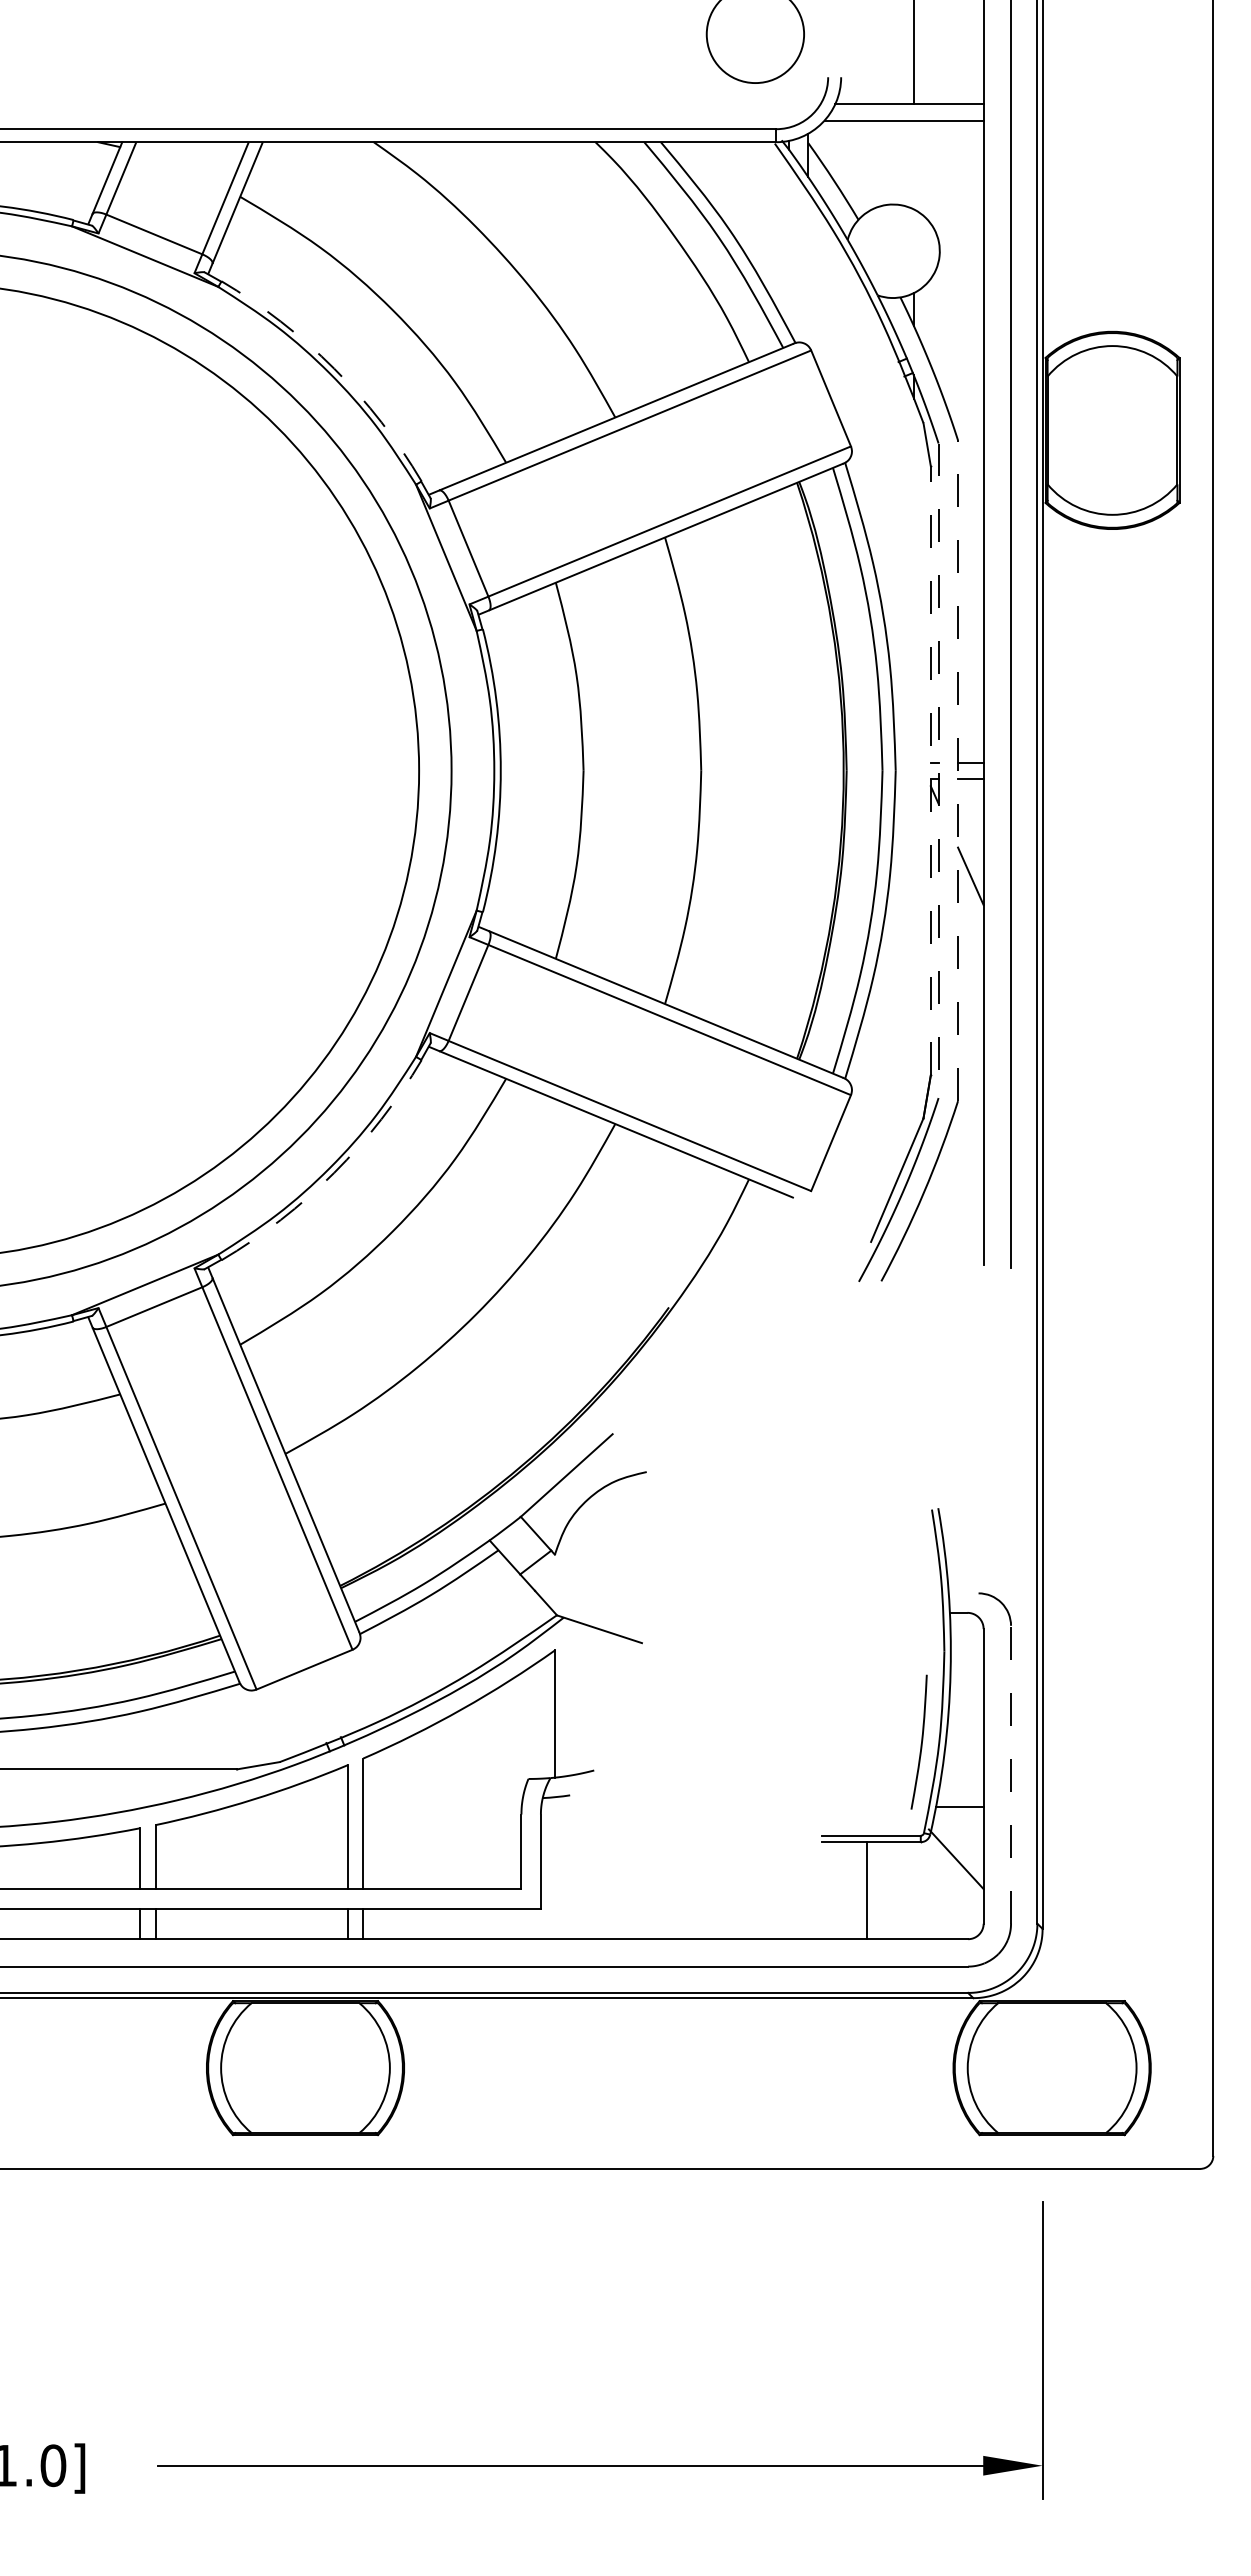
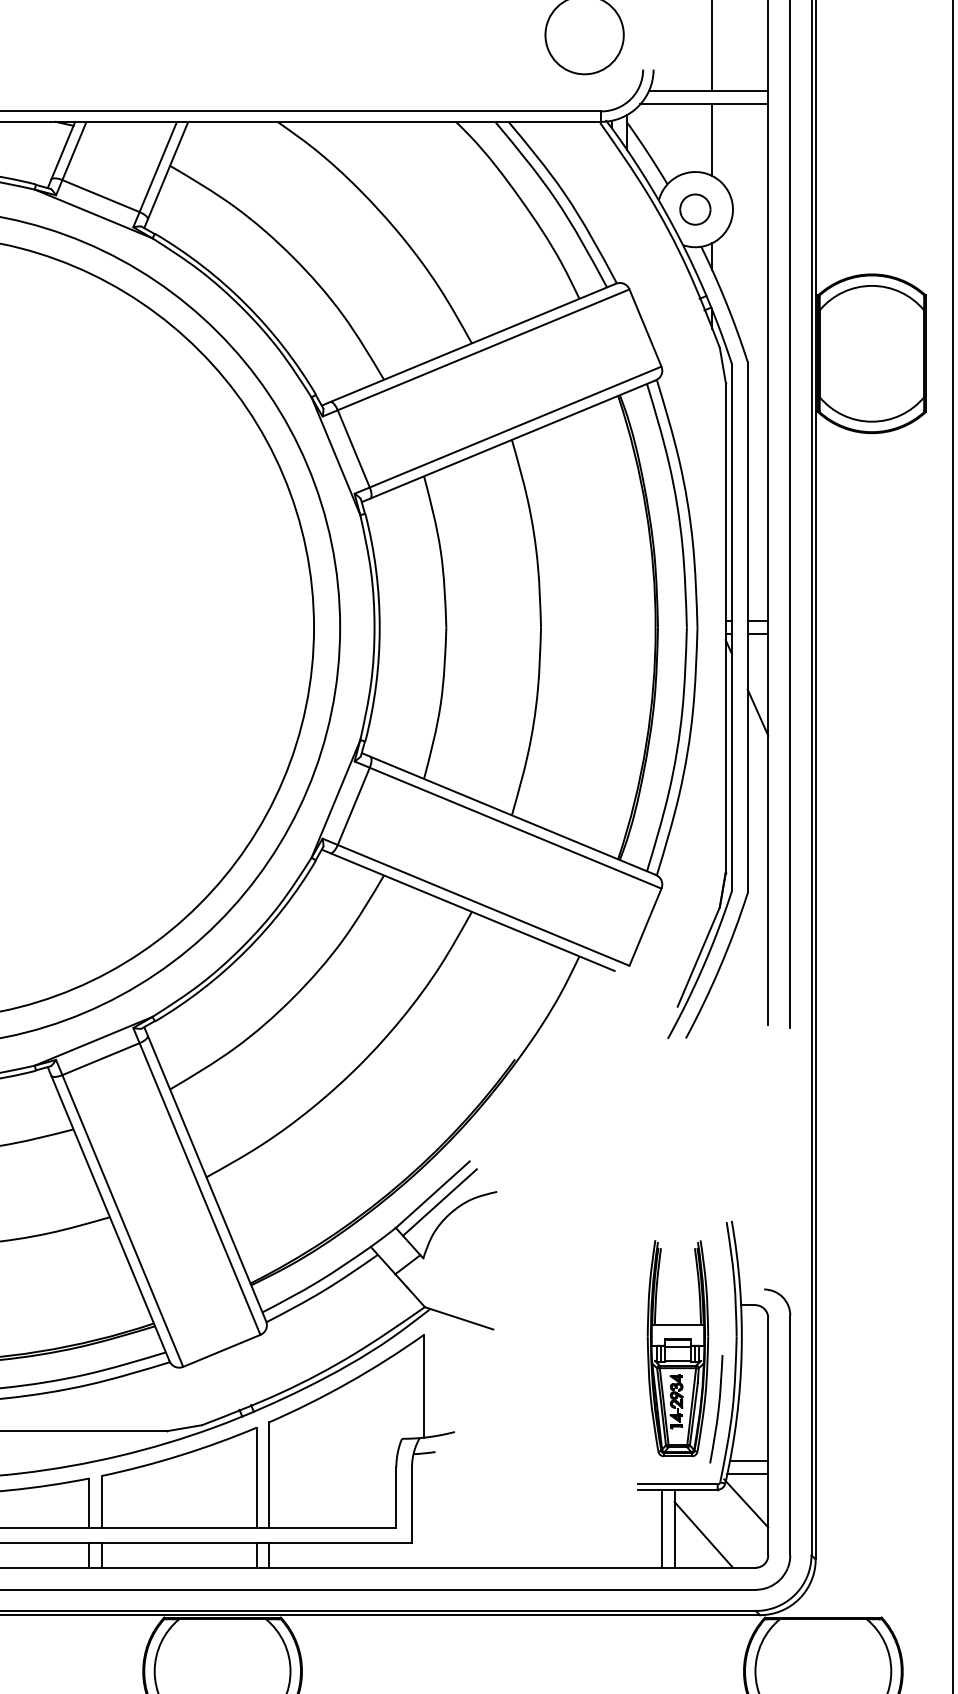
line: (913, 164) -> (711, 139), added
part: (892, 250) -> (694, 209), added
arc: (334, 368) -> (245, 303), dashed -> solid
line: (930, 770) -> (725, 627), dashed -> solid
line: (958, 770) -> (748, 627), dashed -> solid
line: (938, 771) -> (731, 628), dashed -> solid
arc: (334, 1172) -> (245, 950), dashed -> solid
line: (575, 1485) -> (439, 1202), added
part: (871, 1666) -> (678, 1348), added
line: (1011, 1774) -> (790, 1435), dashed -> solid
line: (957, 1822) -> (747, 1473), added
line: (851, 1890) -> (661, 1528), added
line: (903, 1898) -> (703, 1534), added

